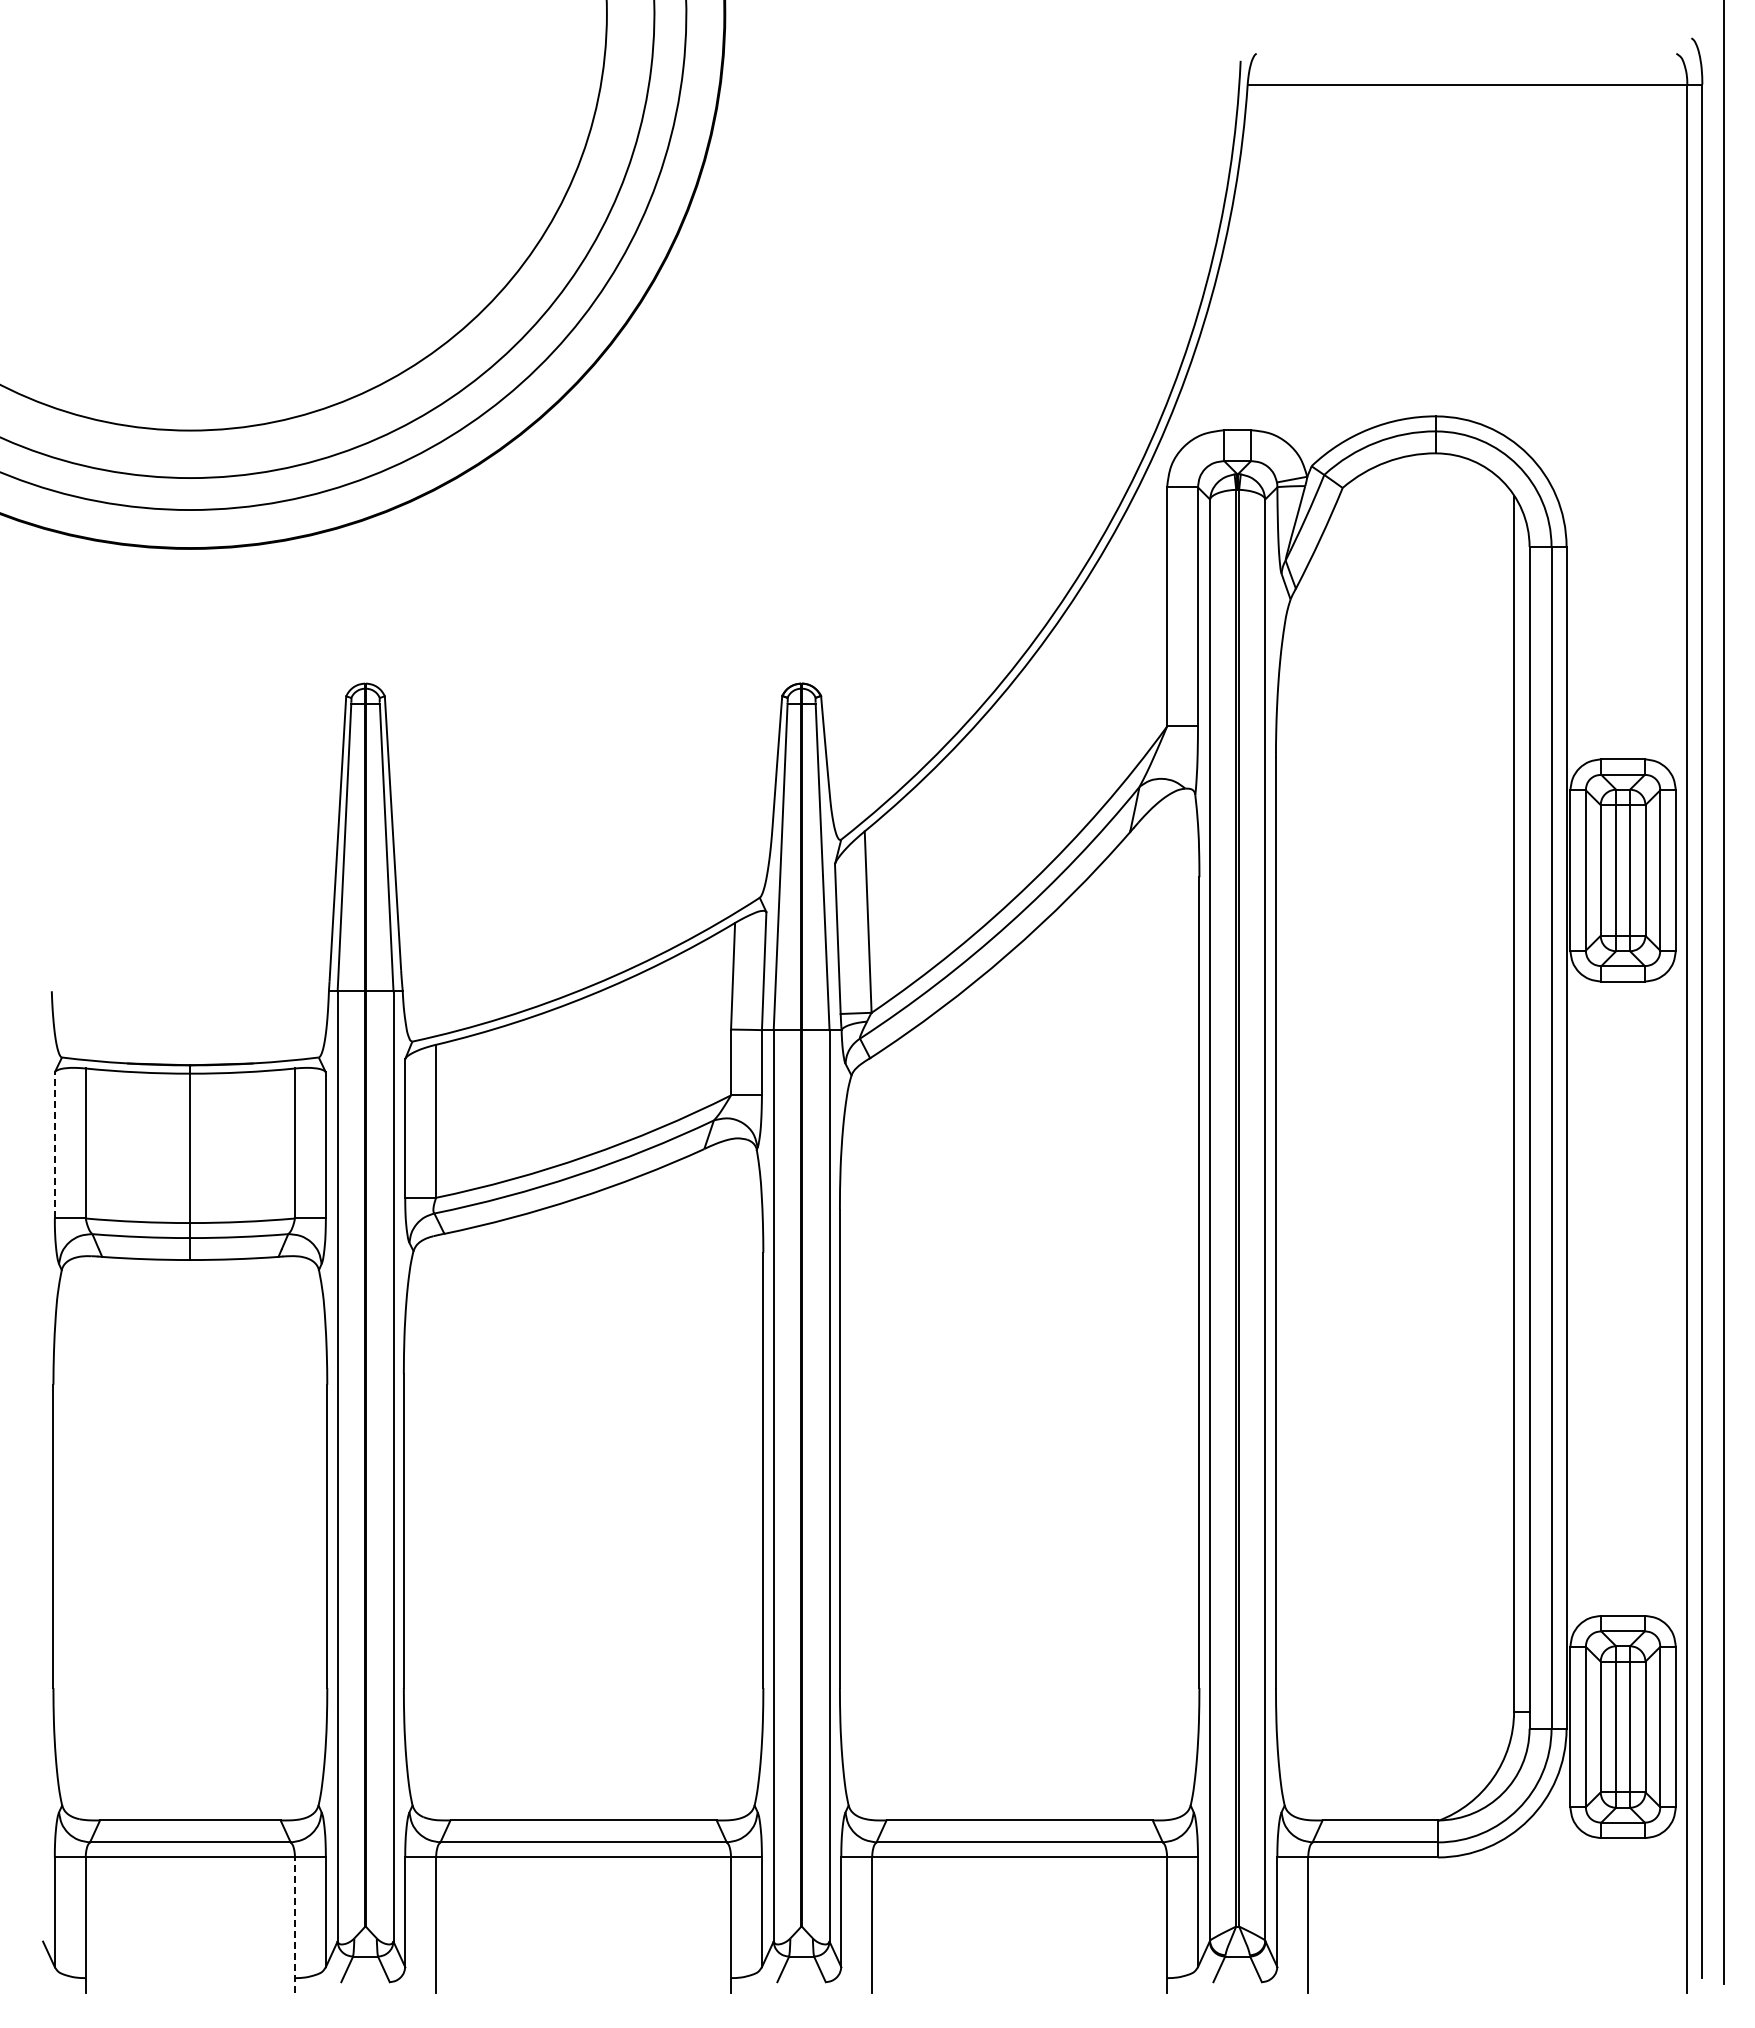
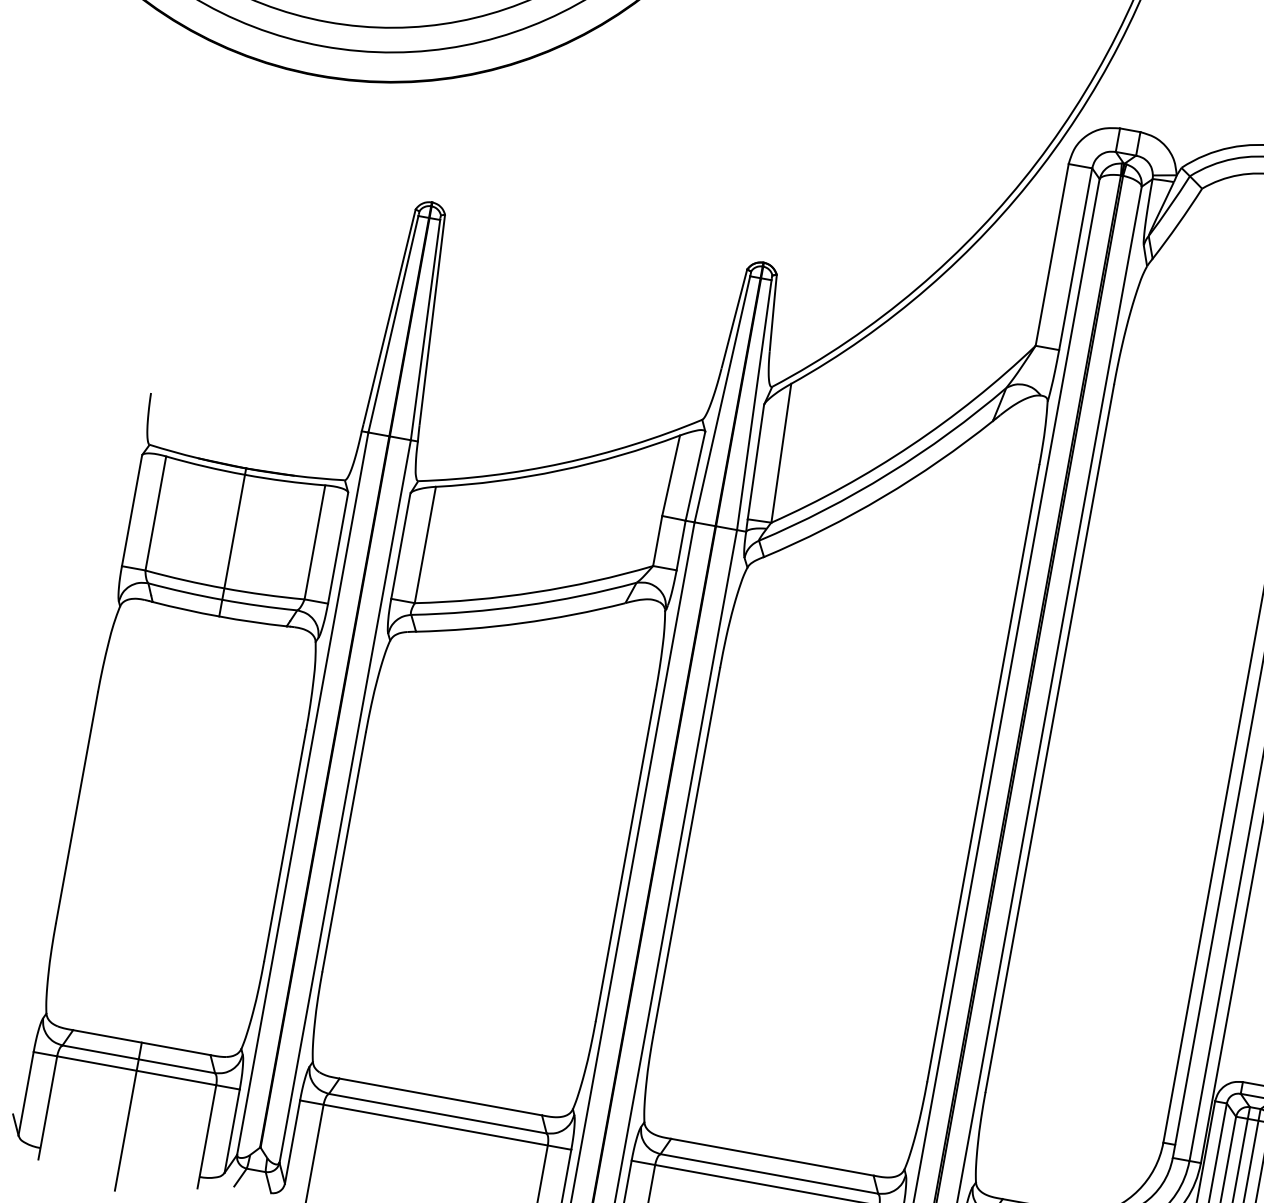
line: (54, 1144) -> (131, 509), dashed -> solid
line: (190, 1917) -> (128, 1116), added
line: (294, 1925) -> (206, 1136), dashed -> solid

